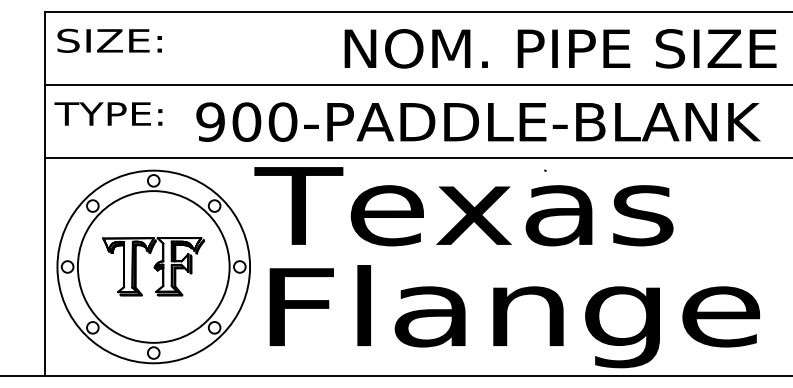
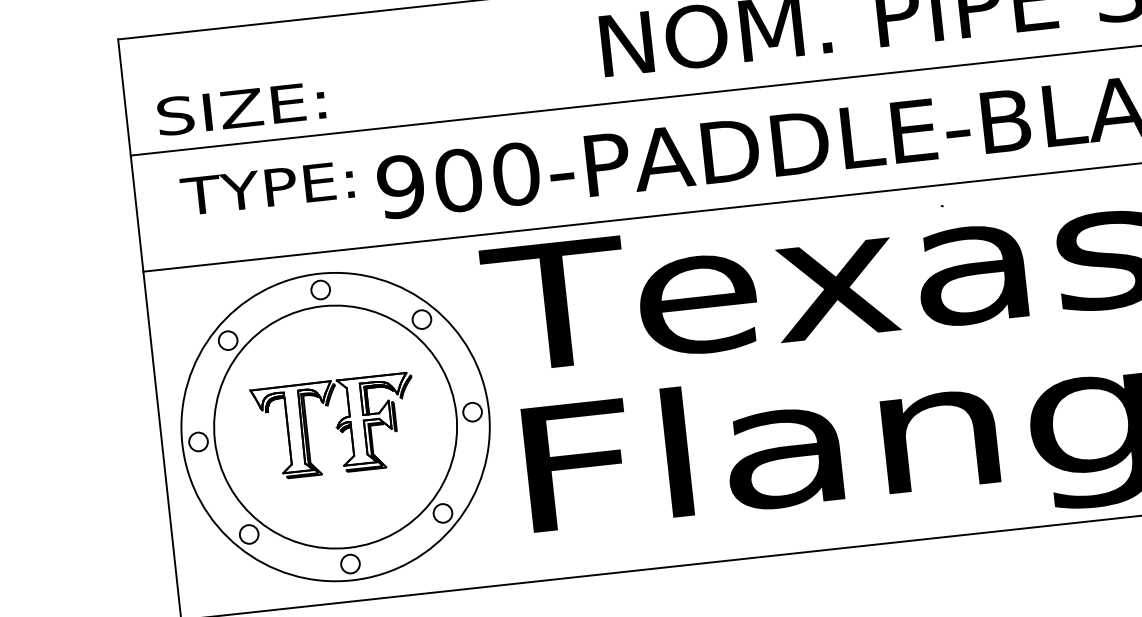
text: (109, 40) -> (240, 108), moved
text: (108, 113) -> (267, 187), moved

